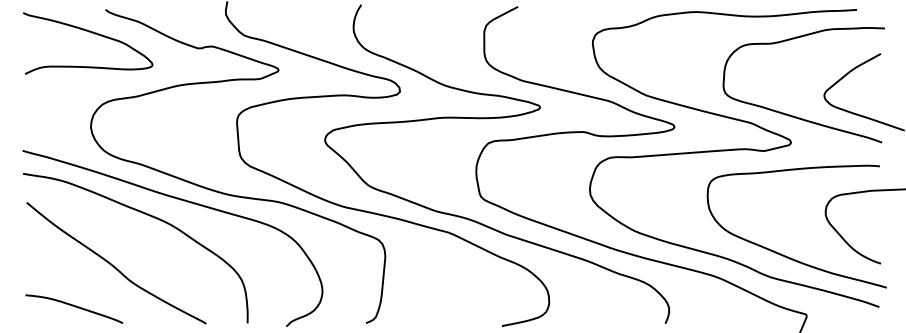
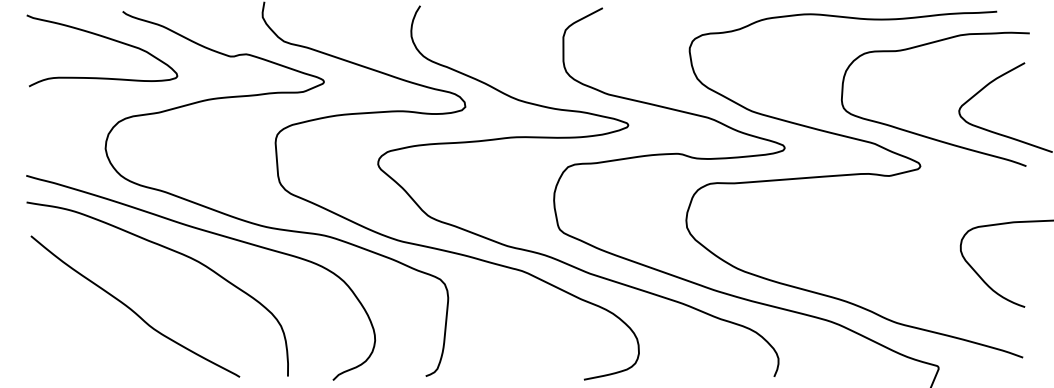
curve: (783, 254) -> (911, 296), removed
curve: (75, 307) -> (87, 358), removed

